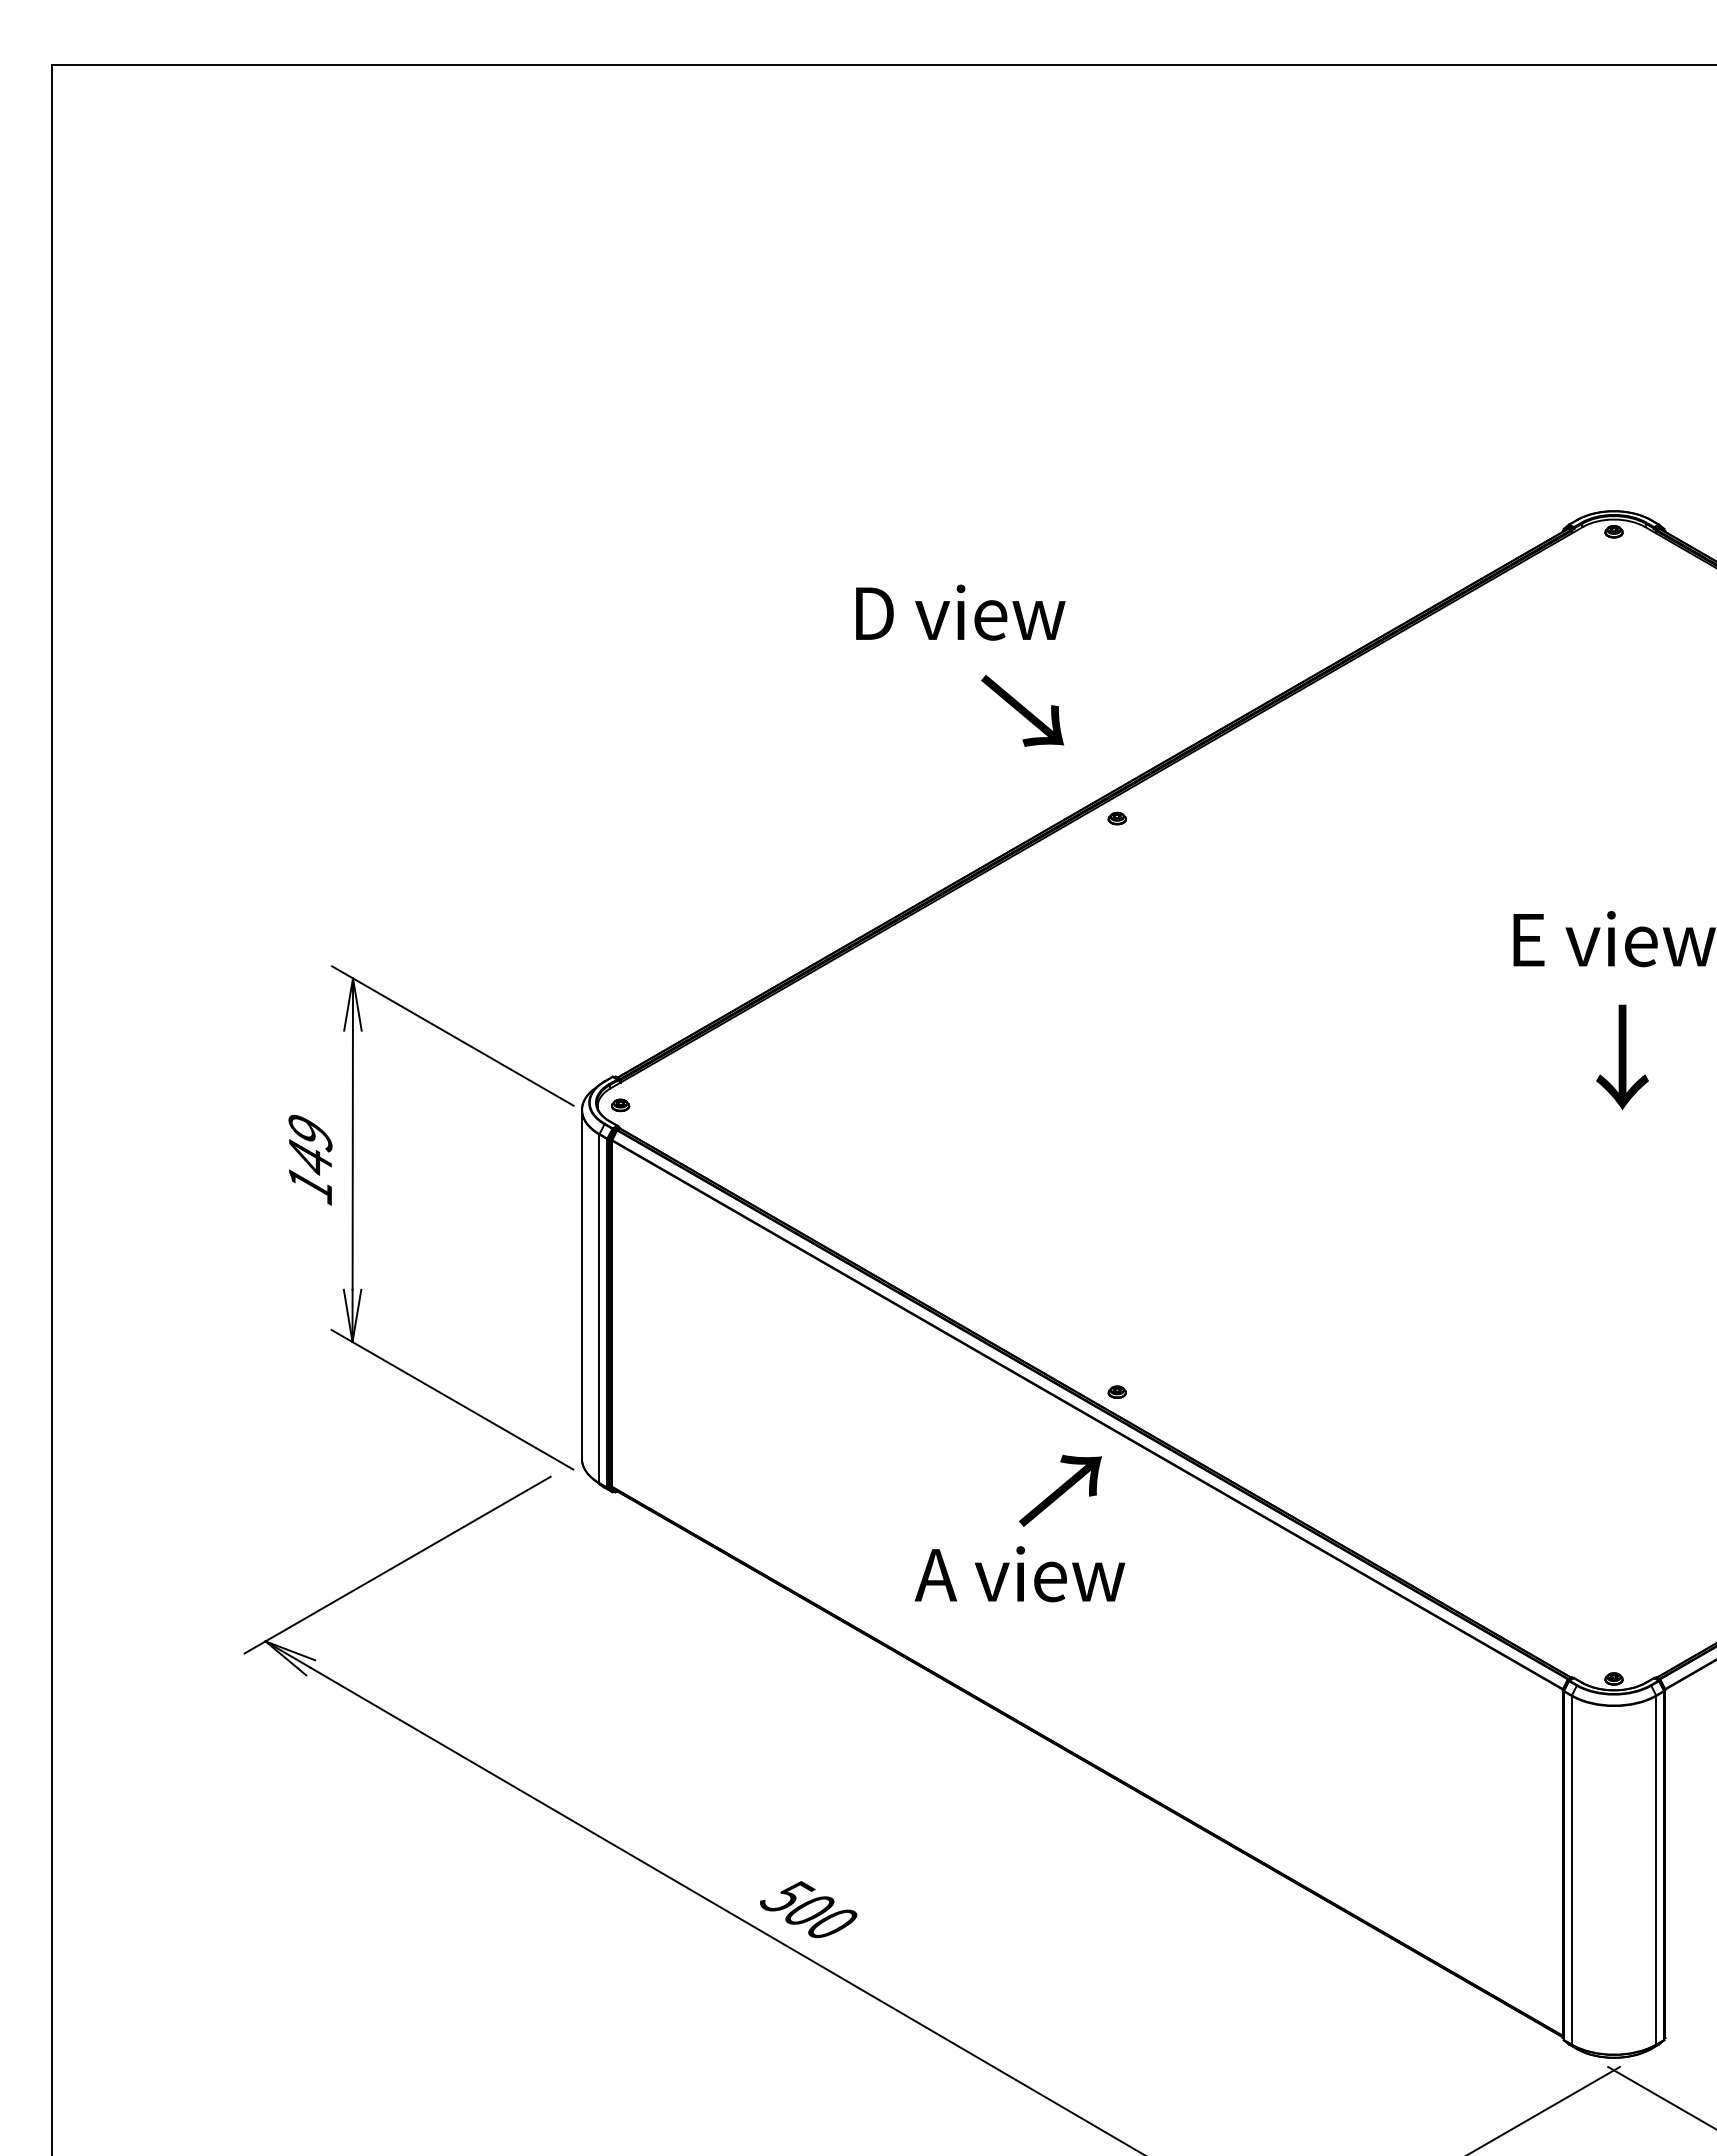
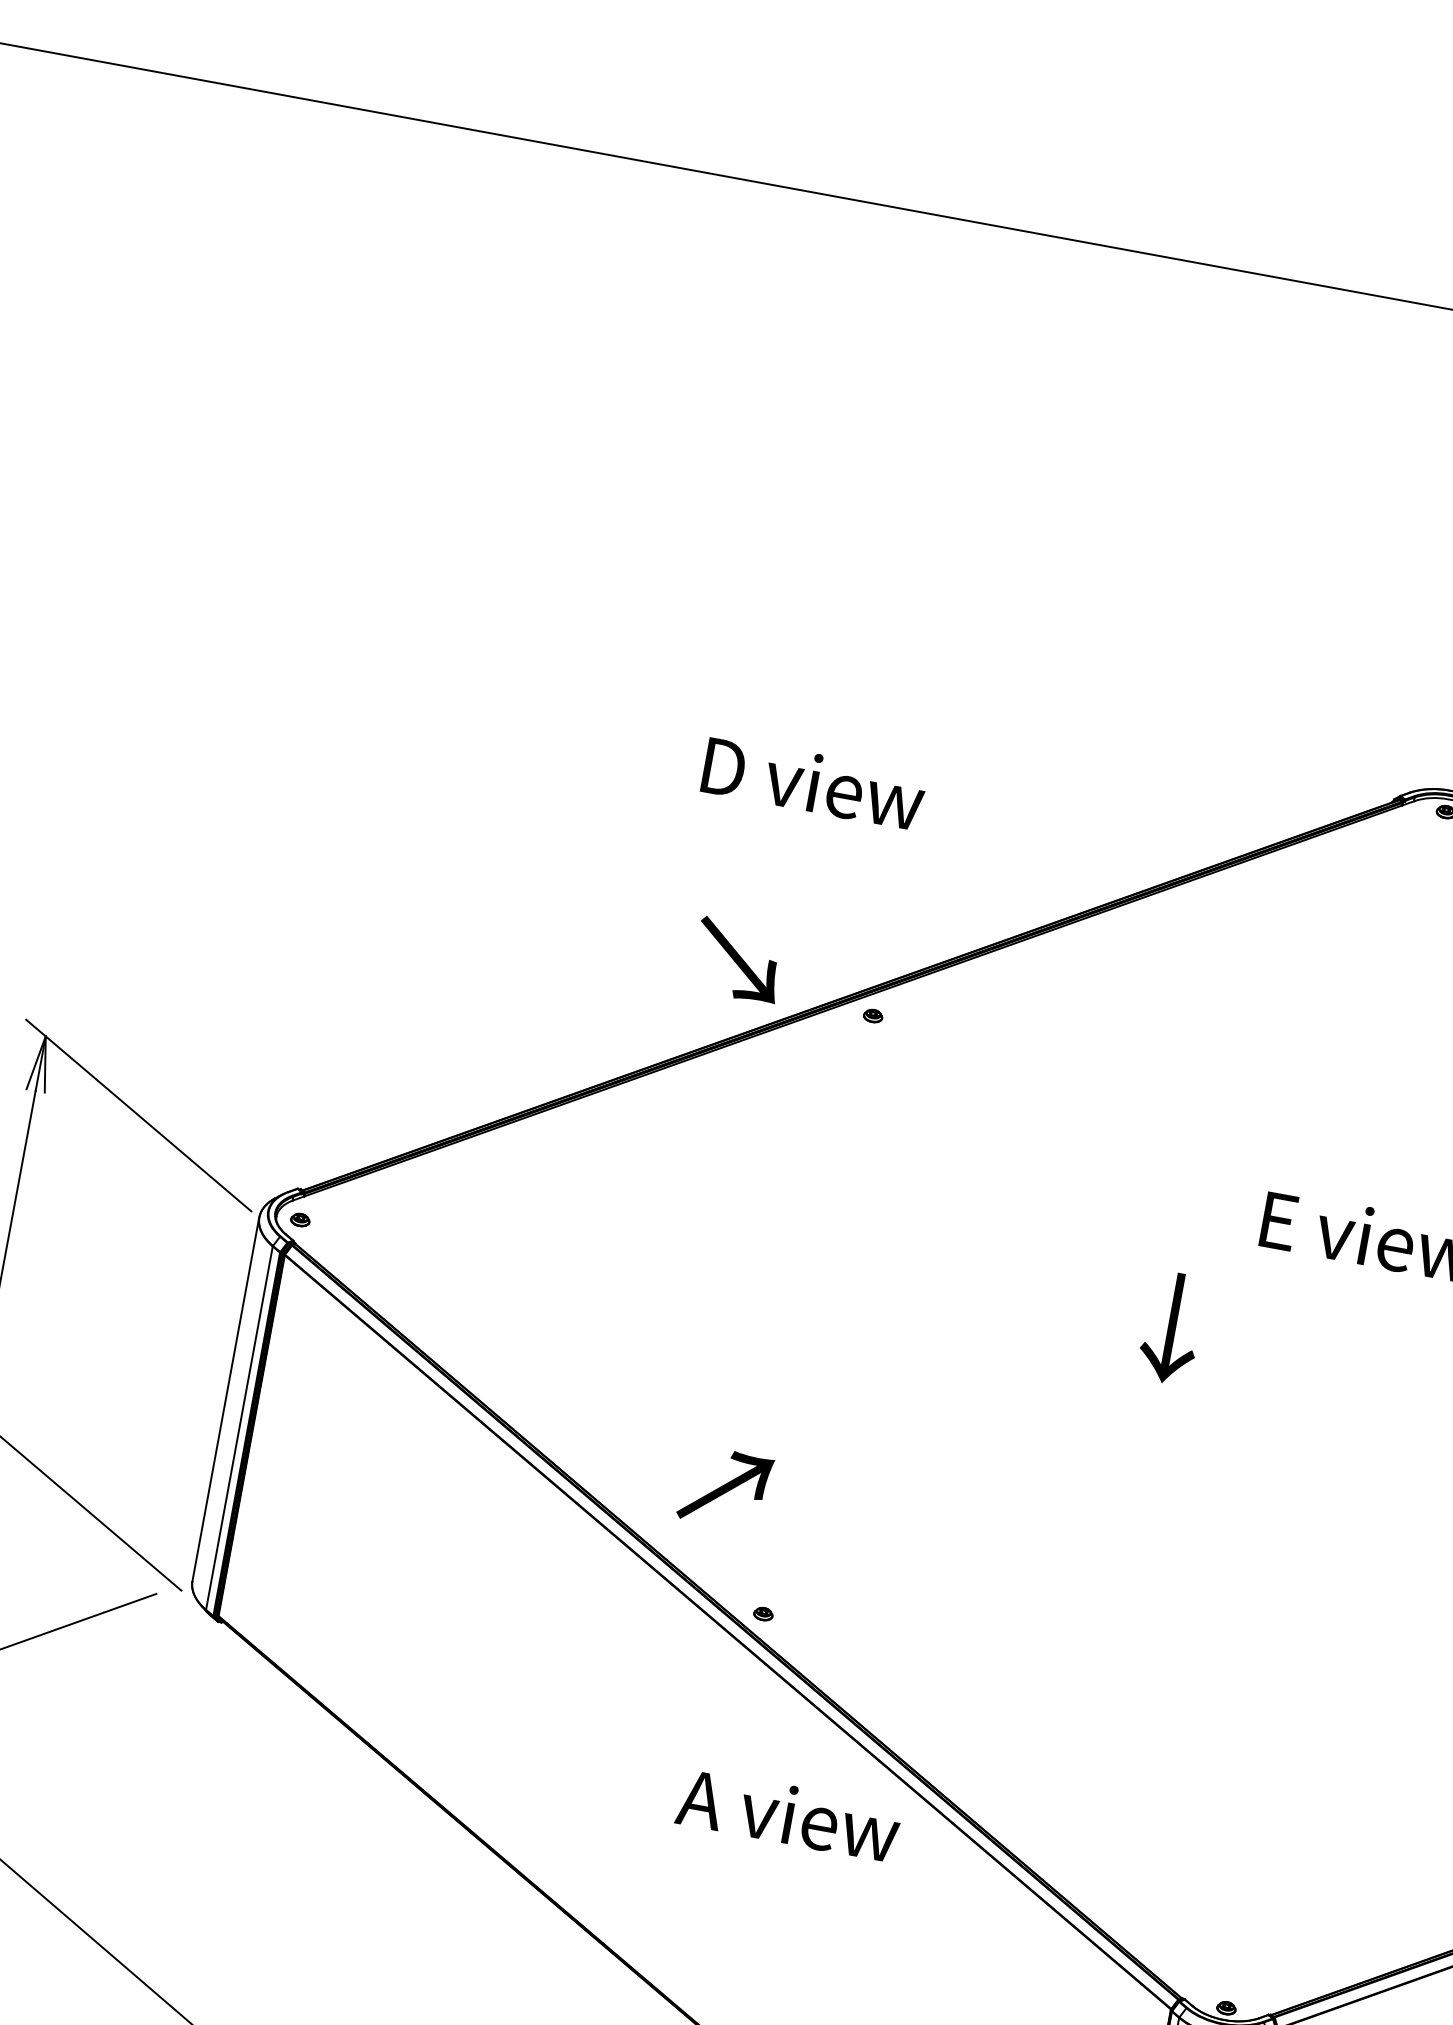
text: (960, 612) -> (813, 783), moved
text: (1022, 710) -> (738, 959), moved
text: (1622, 1056) -> (1171, 1327), moved
text: (1060, 1490) -> (725, 1487), moved
text: (1019, 1574) -> (788, 1815), moved

